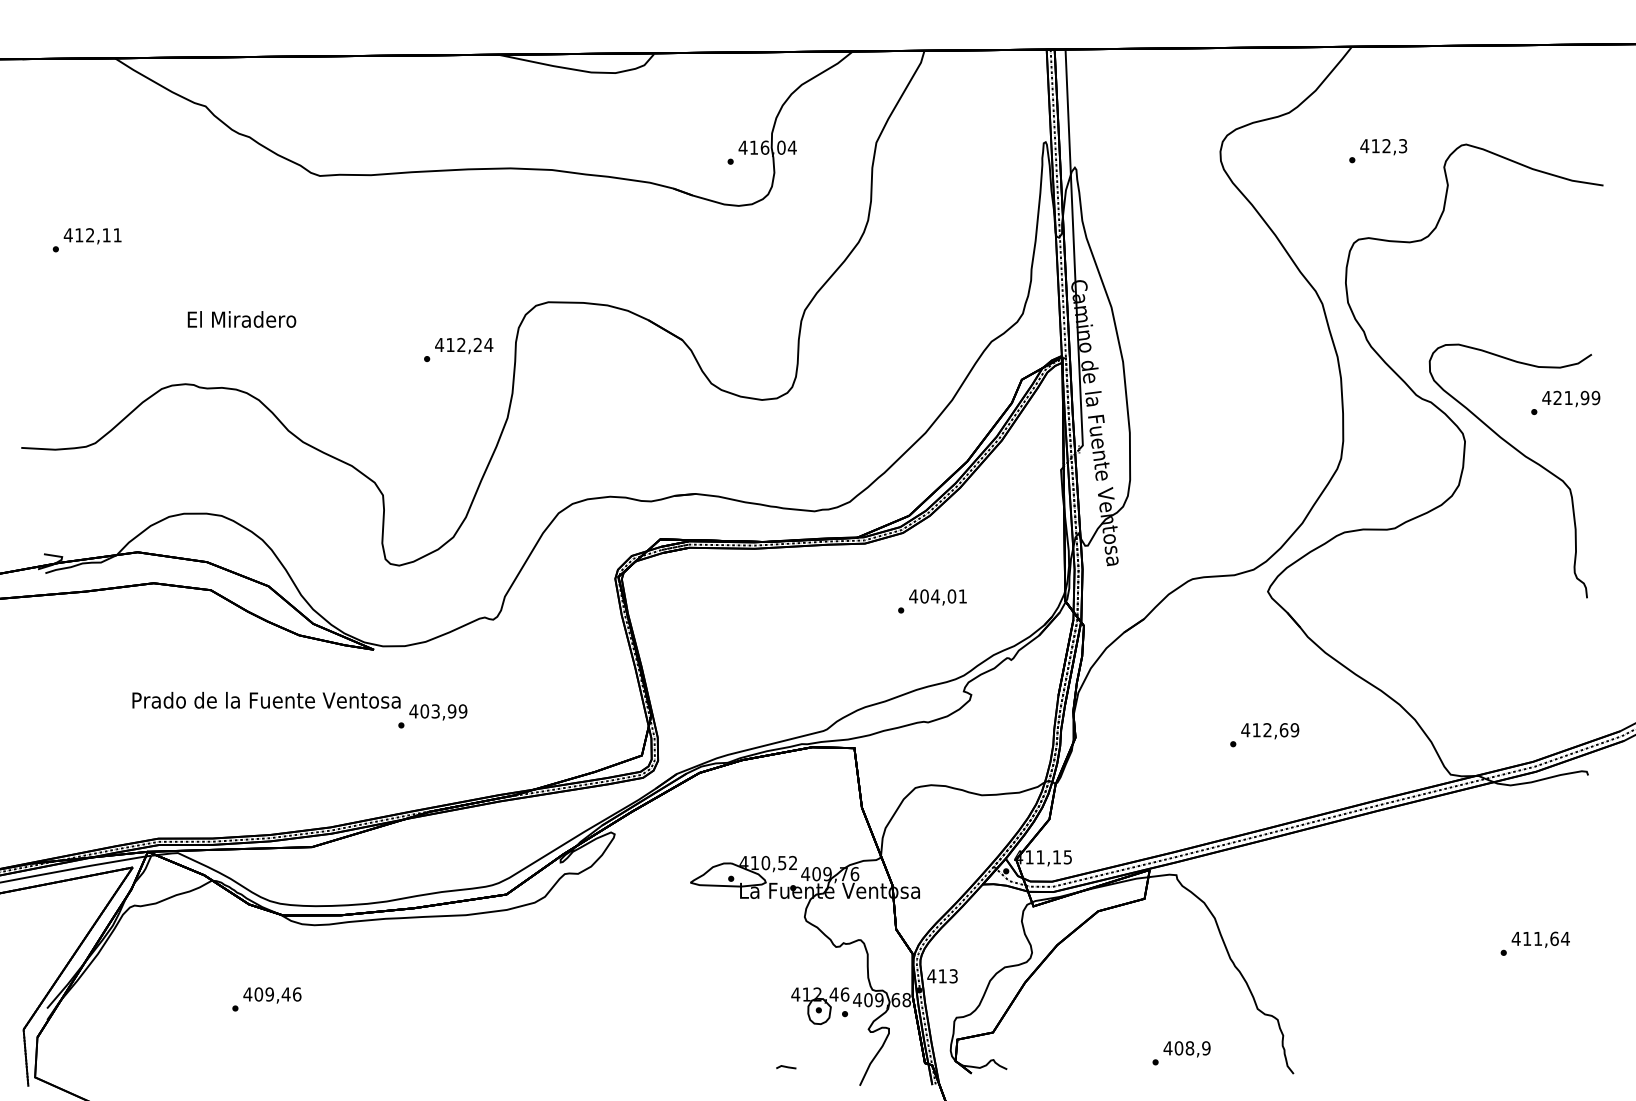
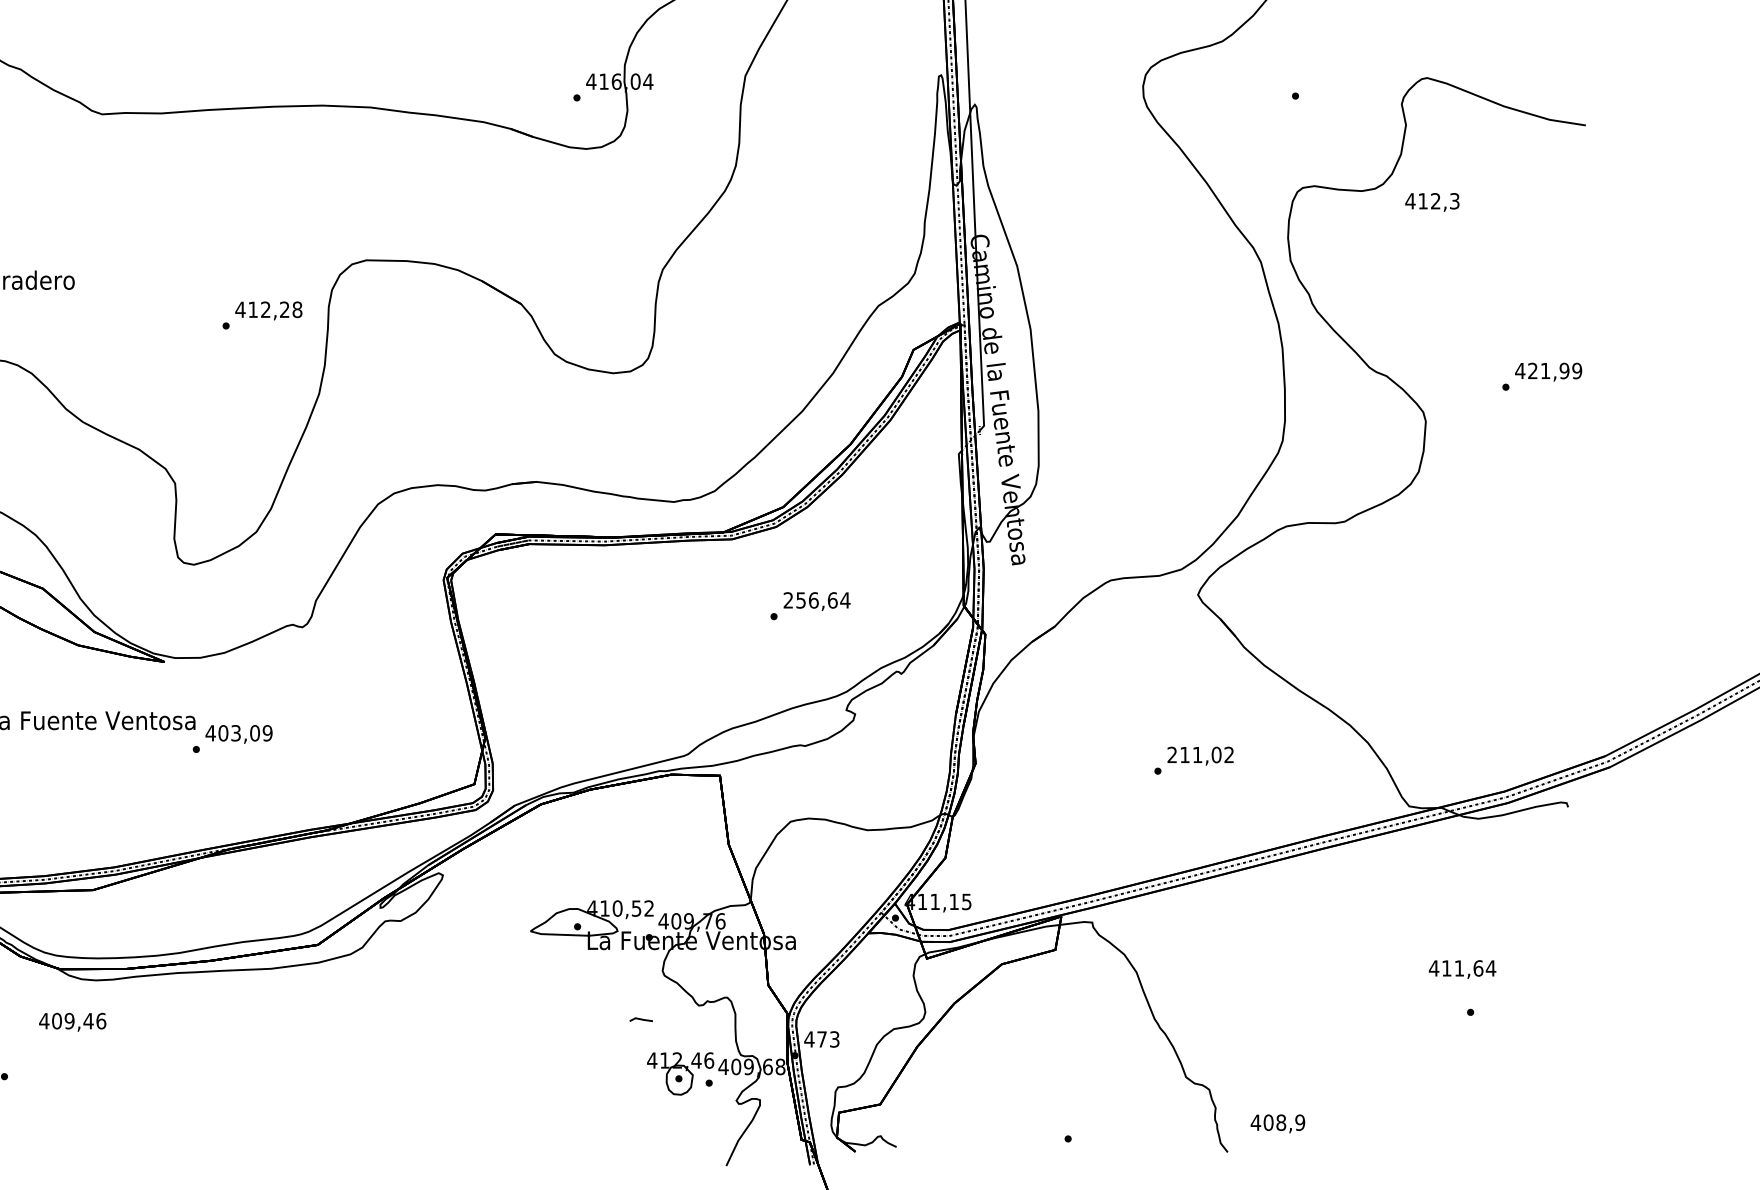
text: (1383, 147) -> (1432, 202), moved
text: (488, 344) -> (297, 309), 412,24 -> 412,28
curve: (1523, 456) -> (1493, 438), removed
text: (938, 596) -> (817, 600), 404,01 -> 256,64
text: (451, 711) -> (254, 733), 403,99 -> 403,09
text: (1270, 730) -> (1200, 755), 412,69 -> 211,02
text: (1540, 939) -> (1462, 969), moved
text: (942, 976) -> (821, 1039), 413 -> 473
text: (272, 995) -> (72, 1022), moved
text: (1186, 1049) -> (1277, 1124), moved
line: (786, 1067) -> (641, 1020), moved

